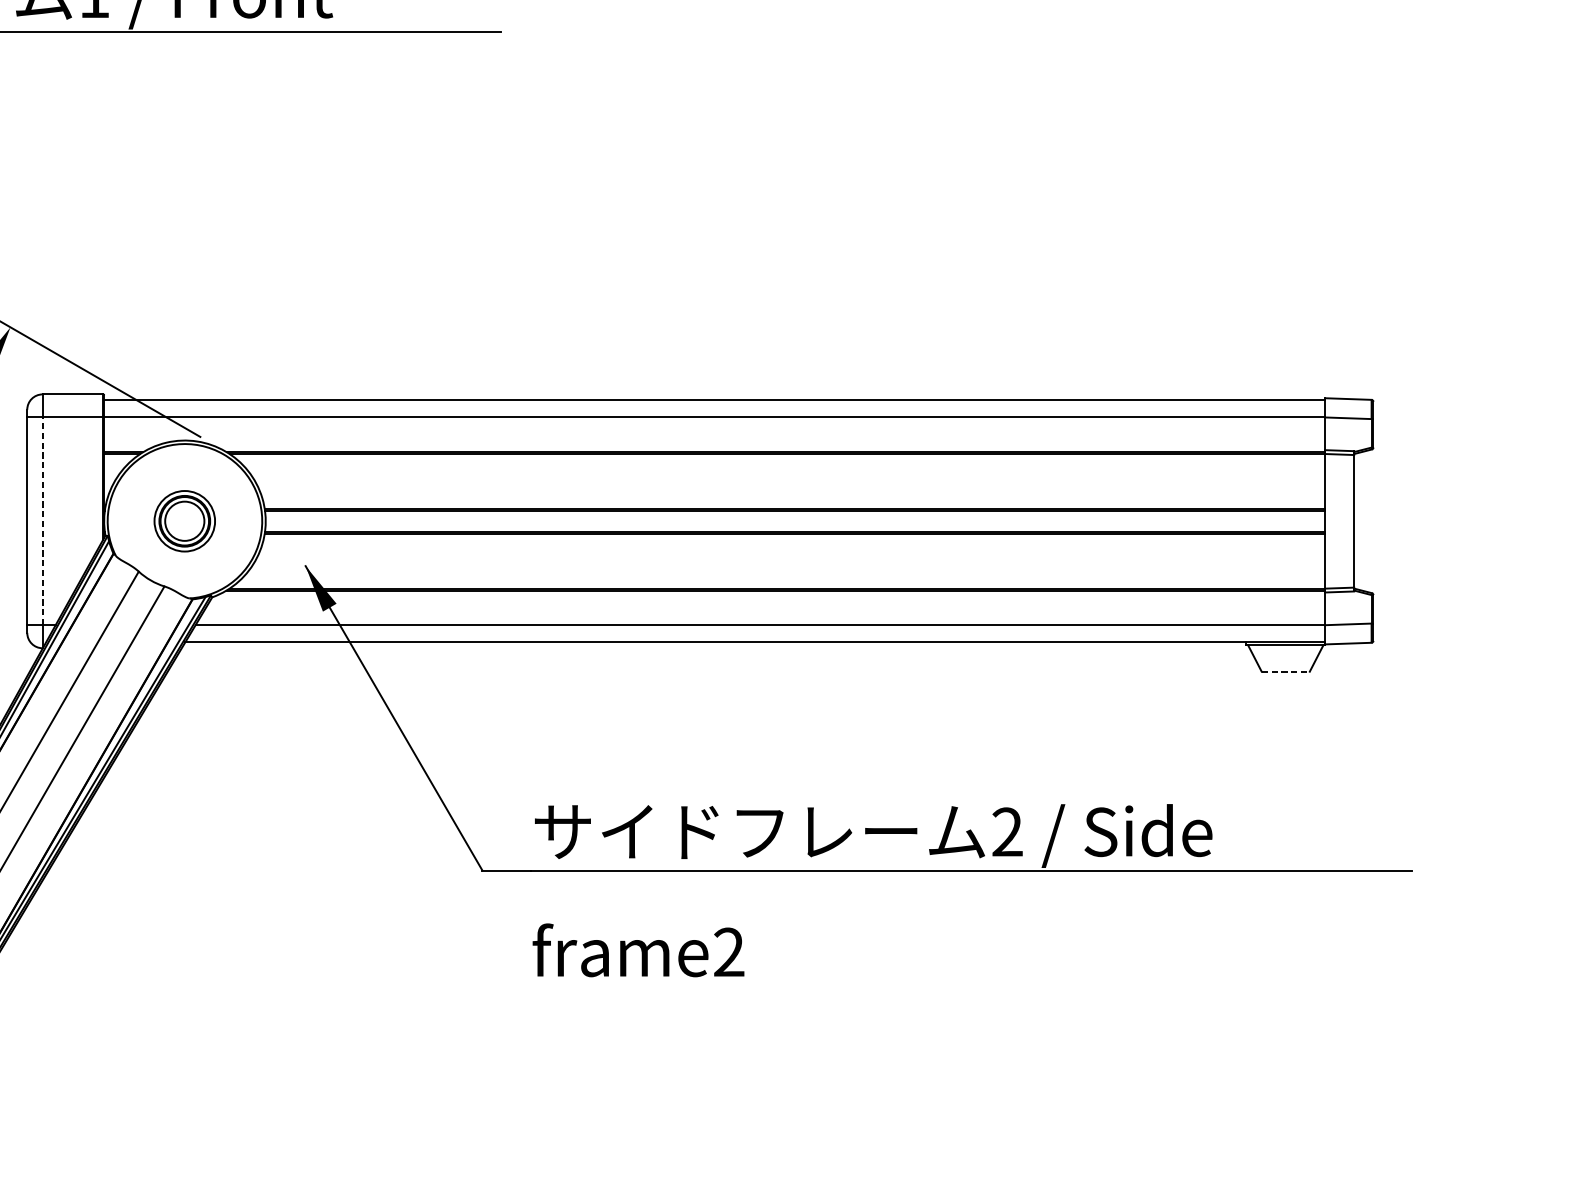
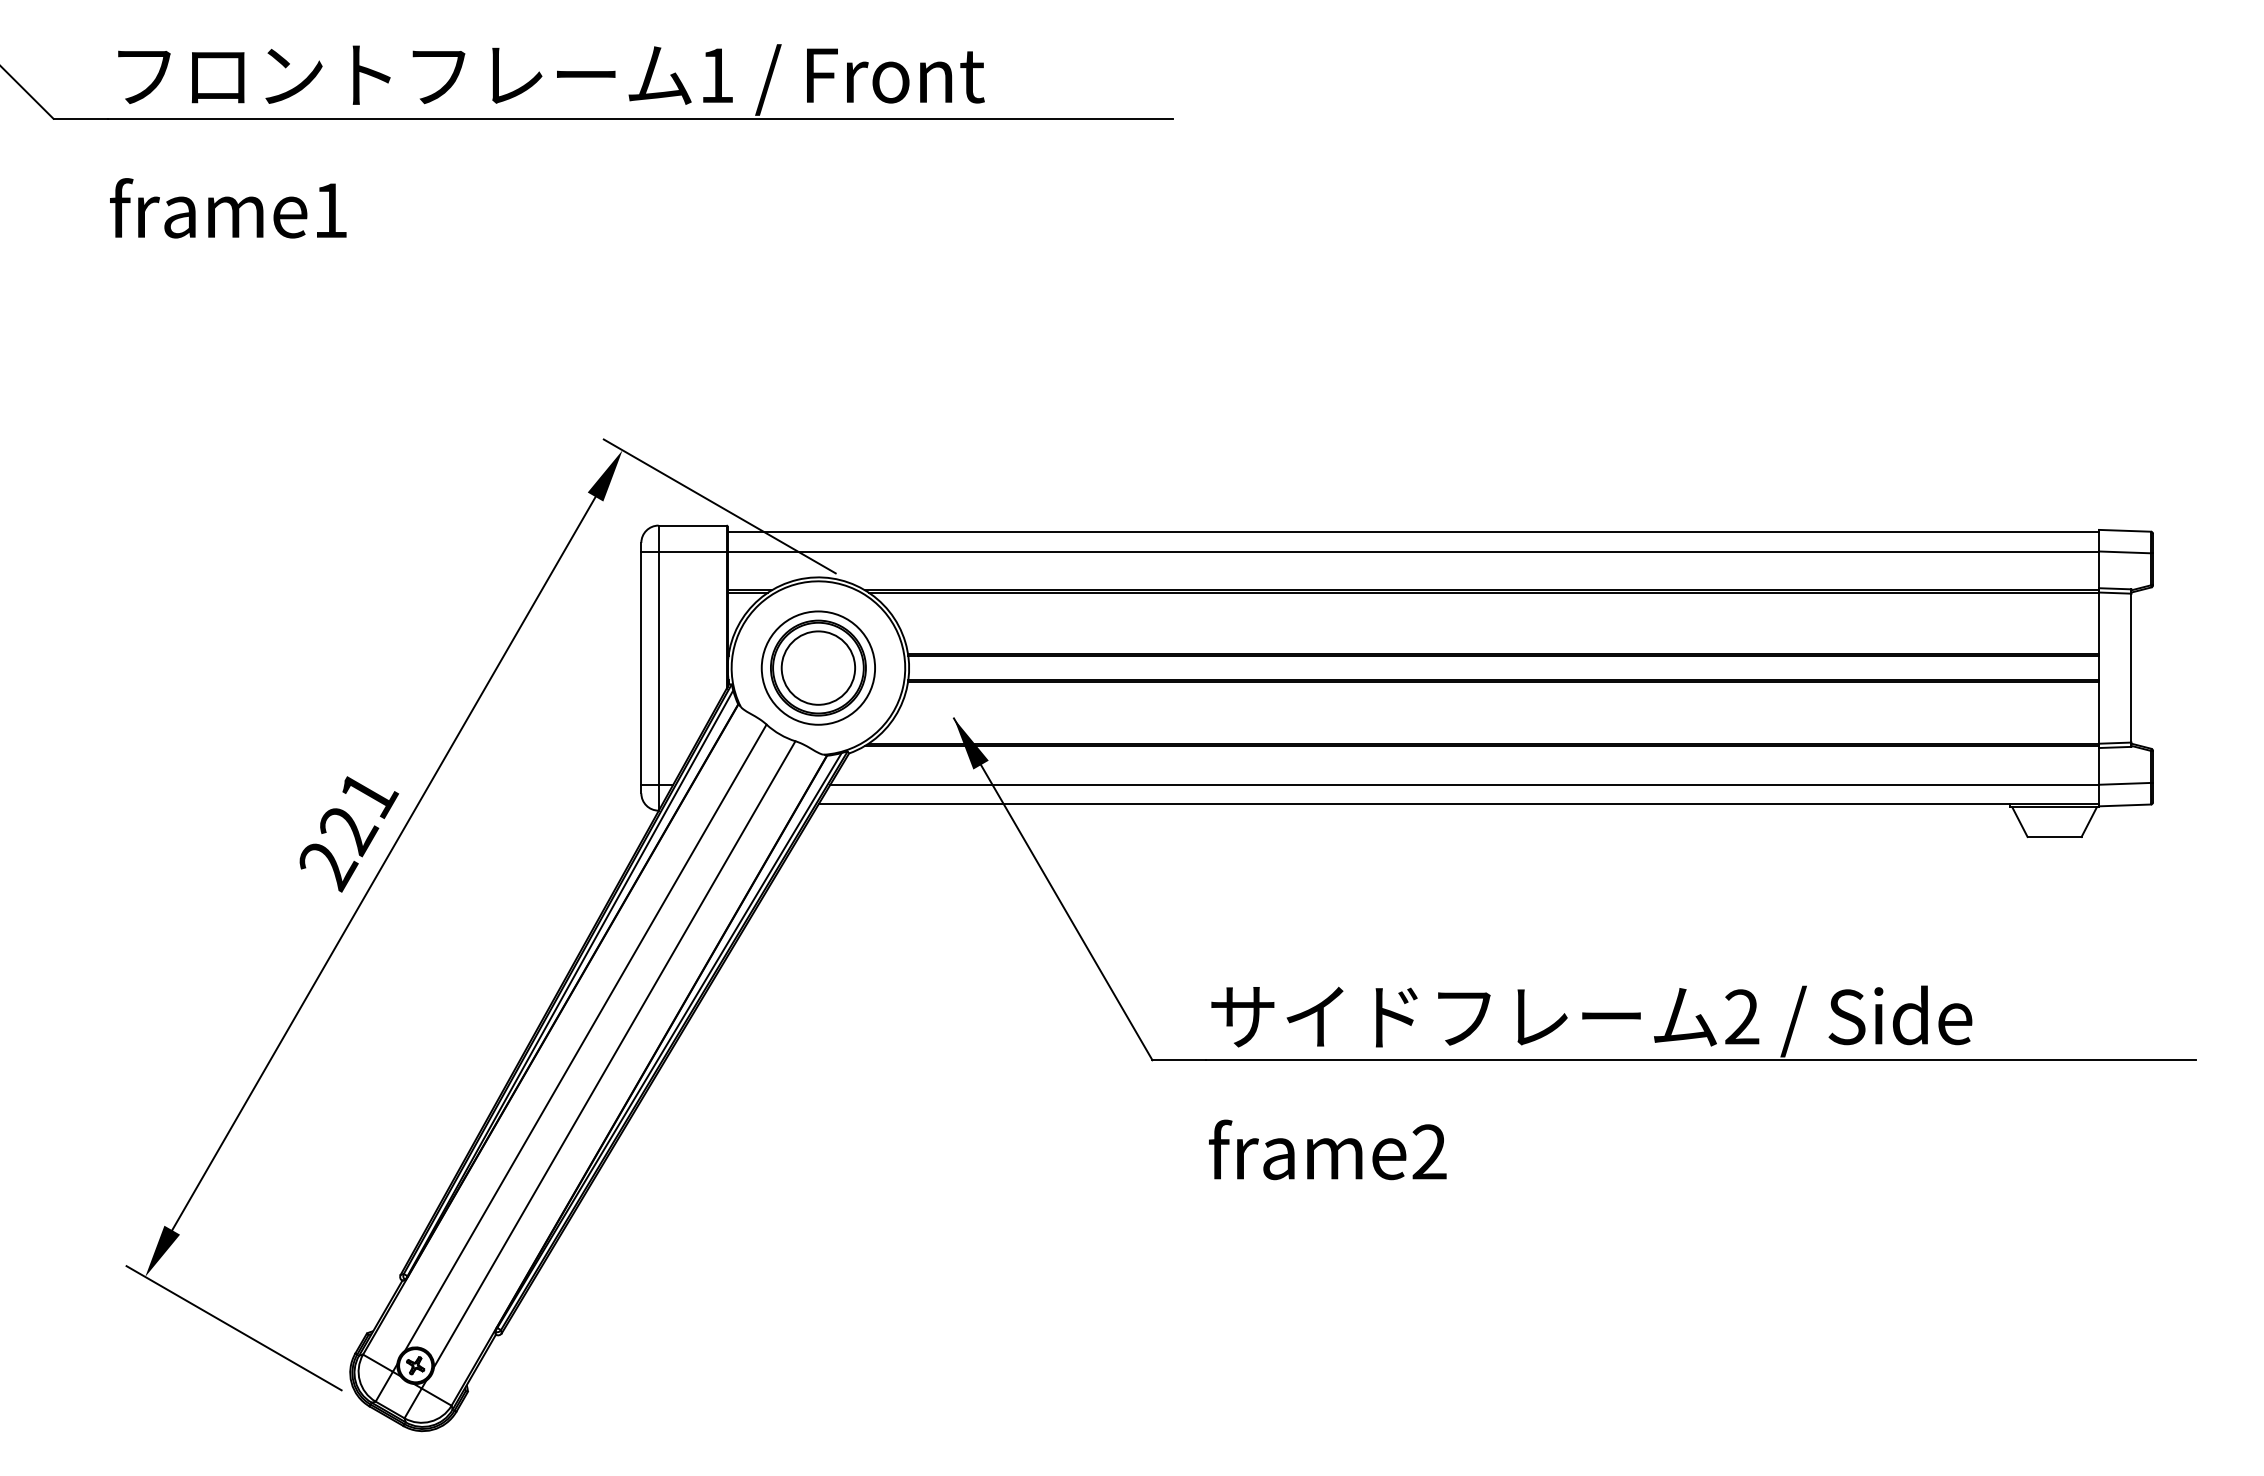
part: (184, 520) -> (817, 667), size x1.67
line: (42, 521) -> (658, 668), dashed -> solid
line: (1285, 672) -> (2054, 837), dashed -> solid

